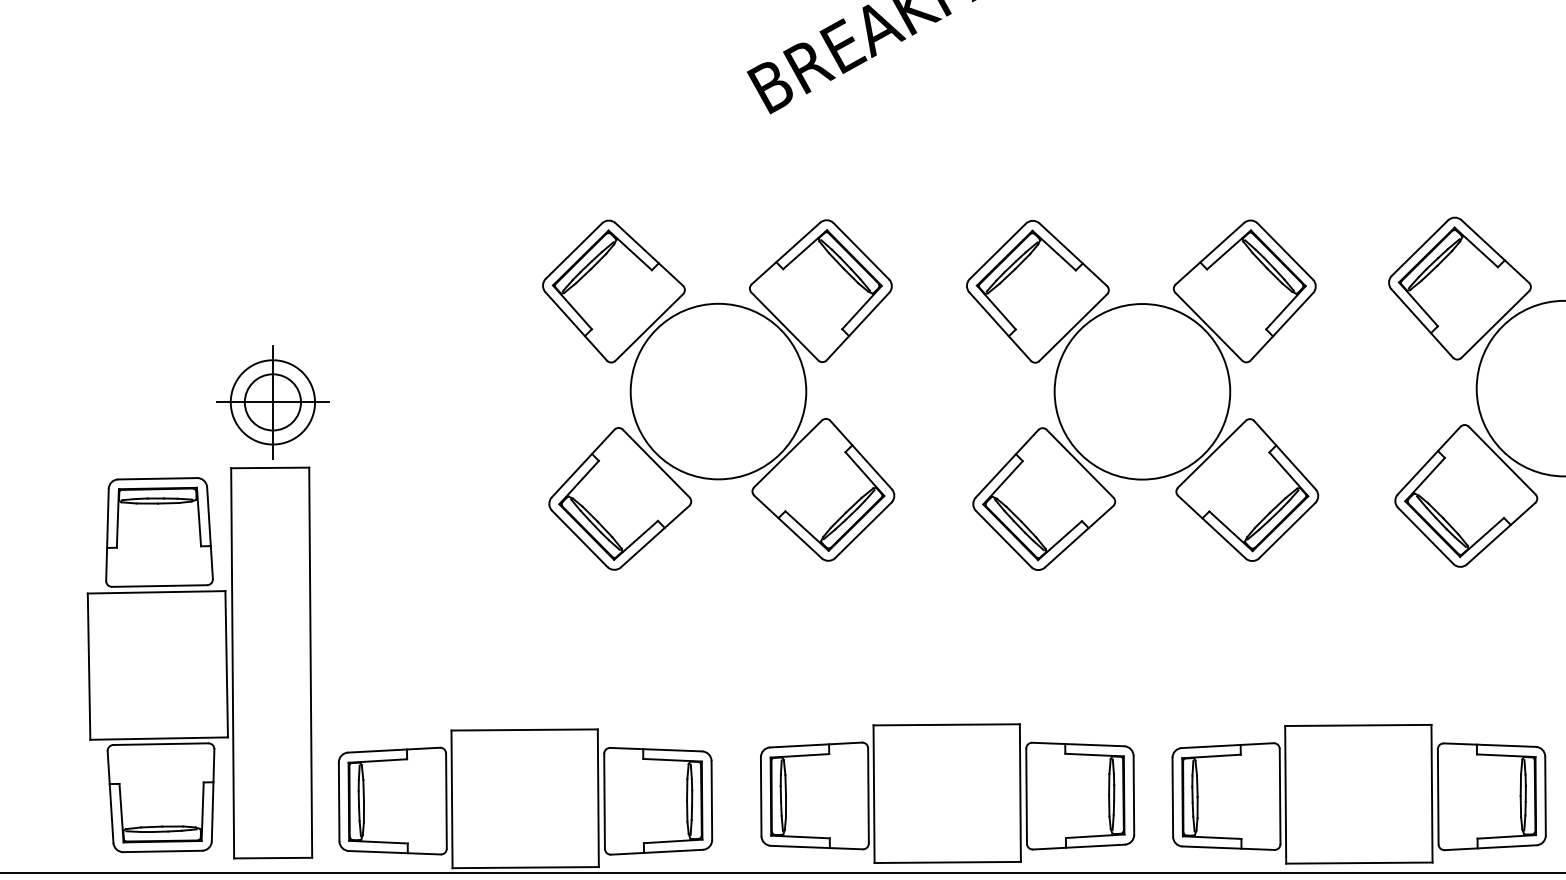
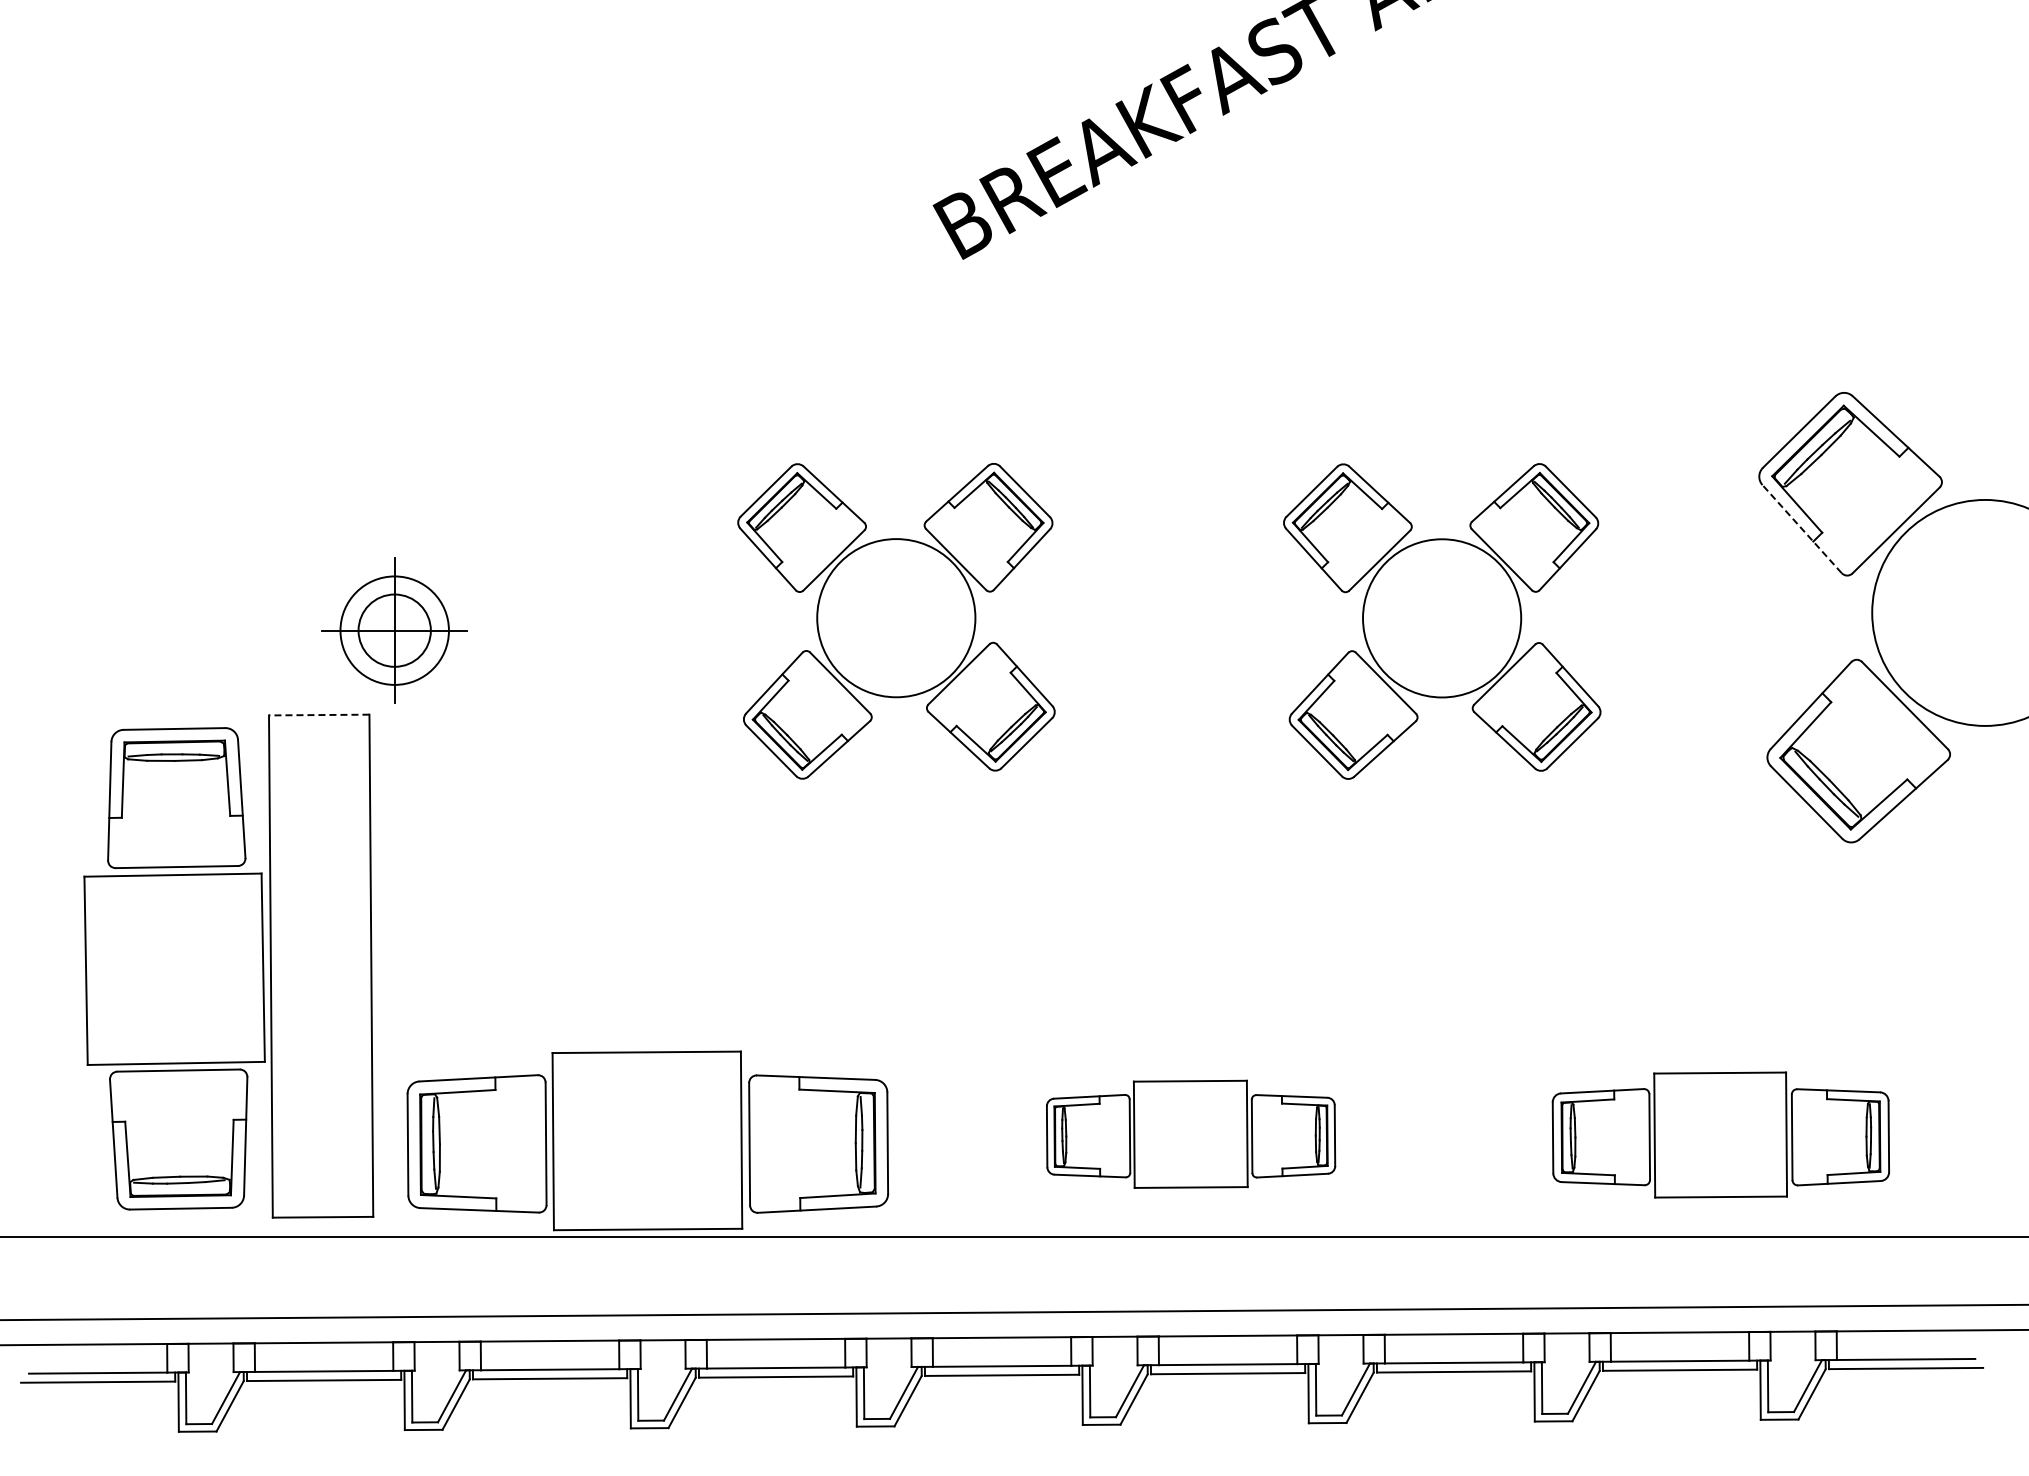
line: (1421, 323) -> (1801, 528), solid -> dashed
part: (718, 395) -> (896, 621), size x0.7
part: (1142, 395) -> (1442, 621), size x0.7
part: (272, 402) -> (394, 630), moved
line: (269, 468) -> (318, 715), solid -> dashed
part: (947, 793) -> (1190, 1134), size x0.6
part: (1358, 793) -> (1720, 1134), size x0.7

